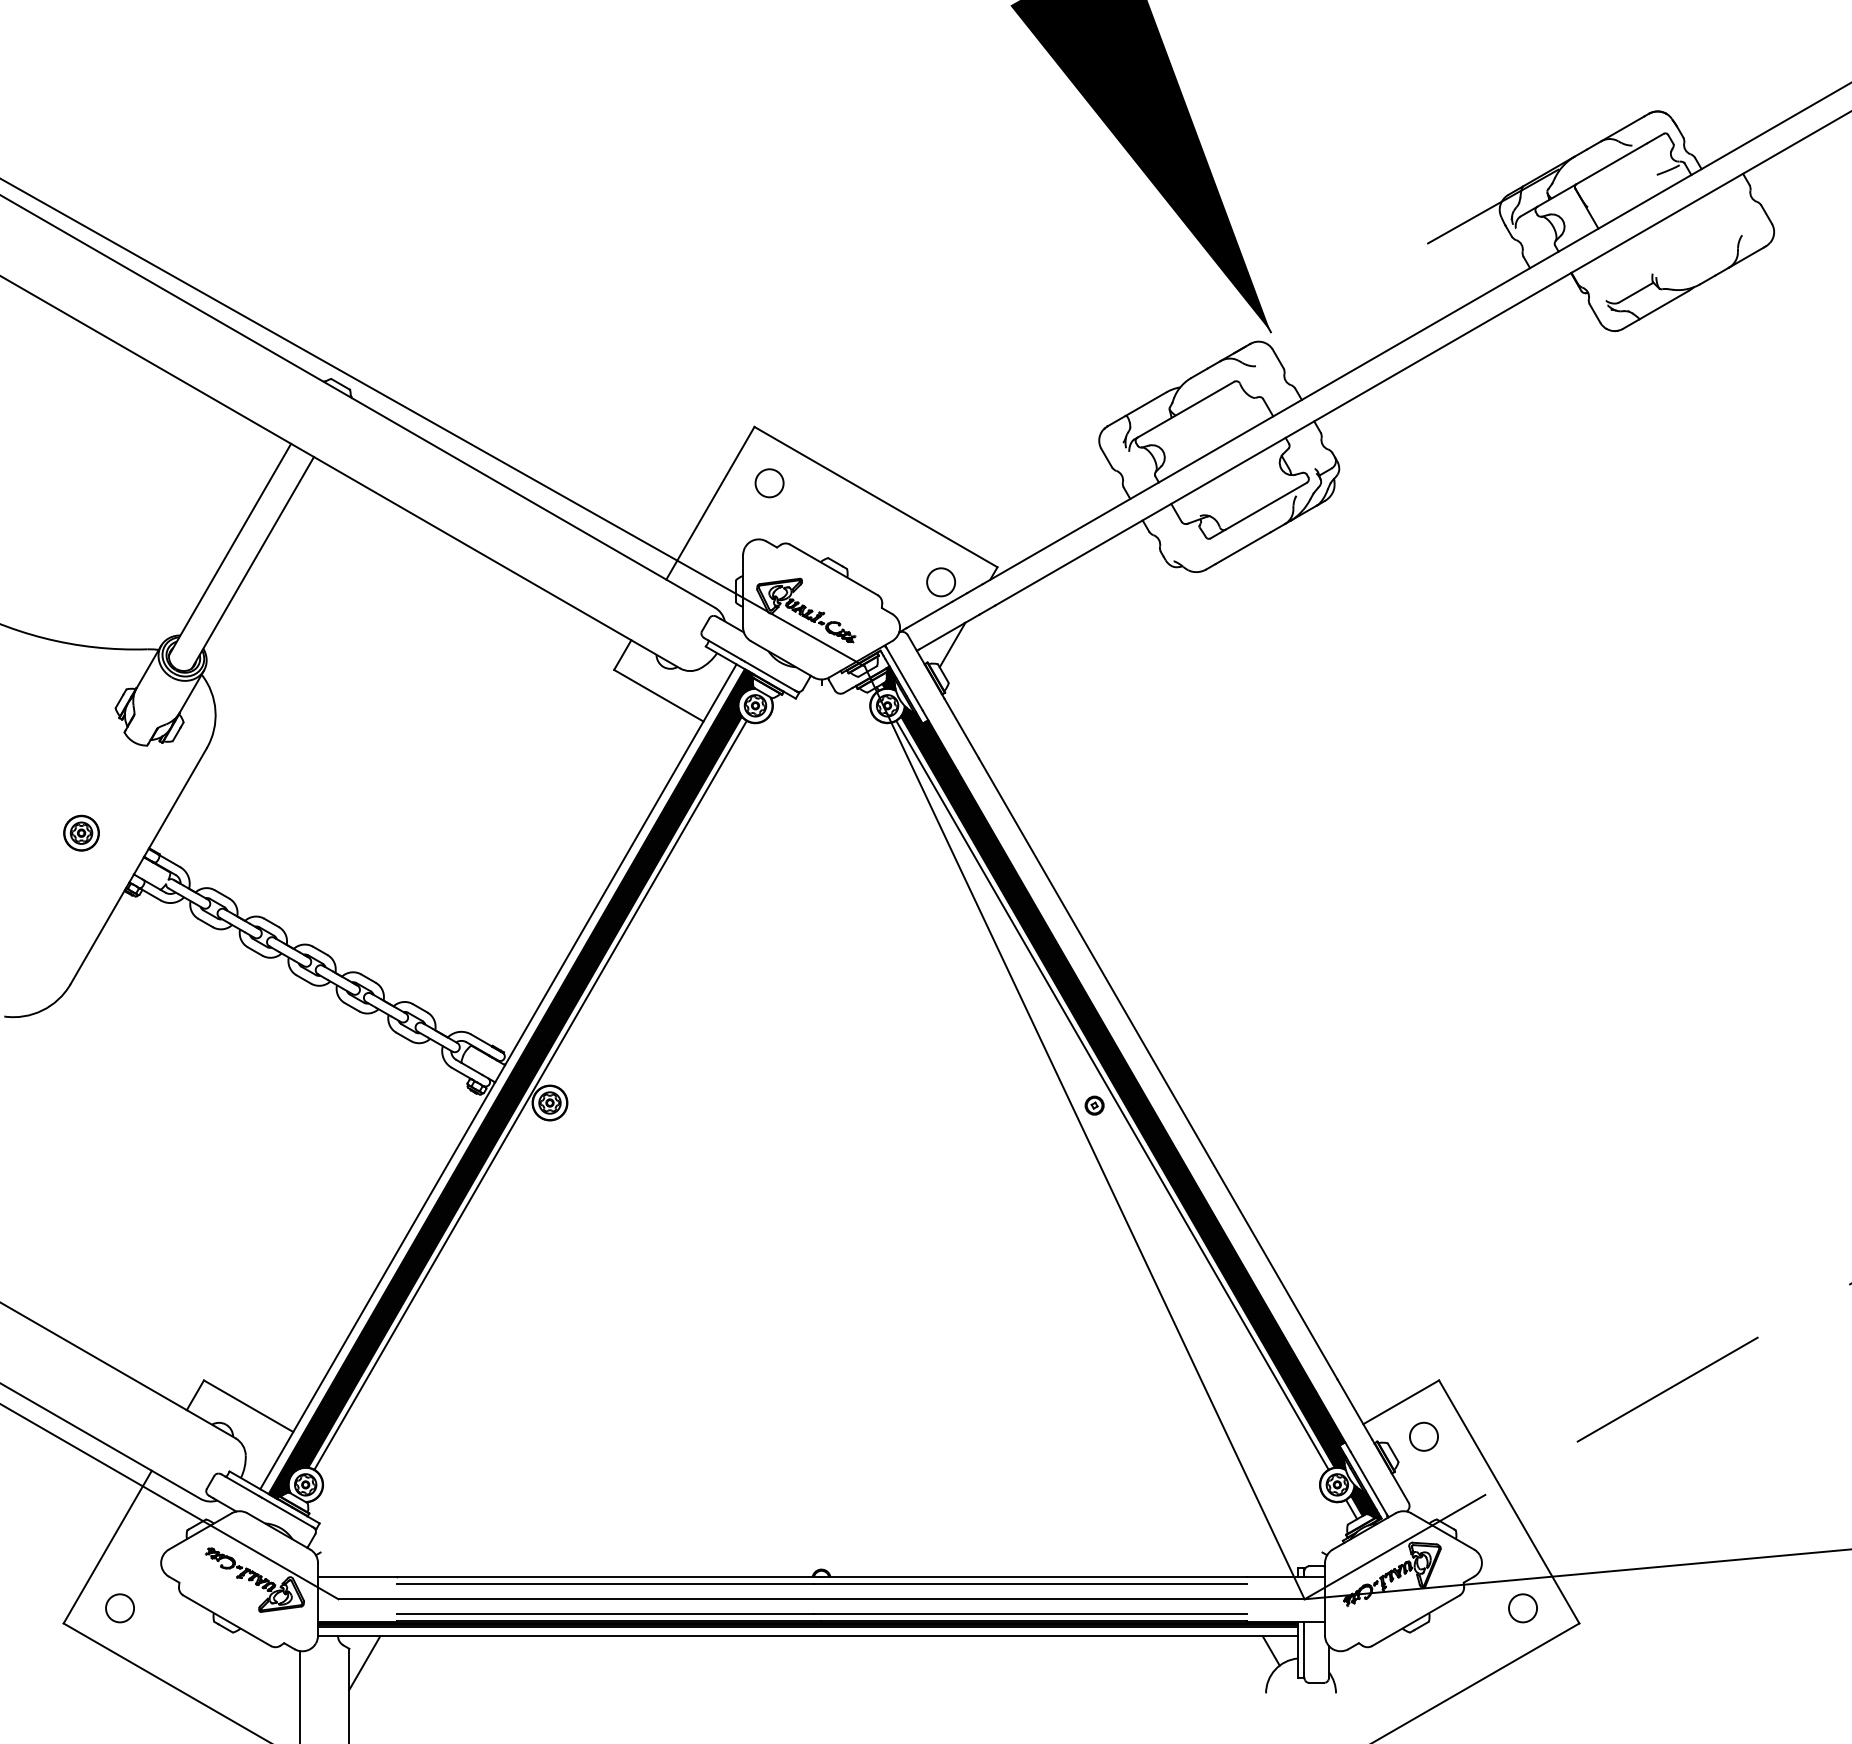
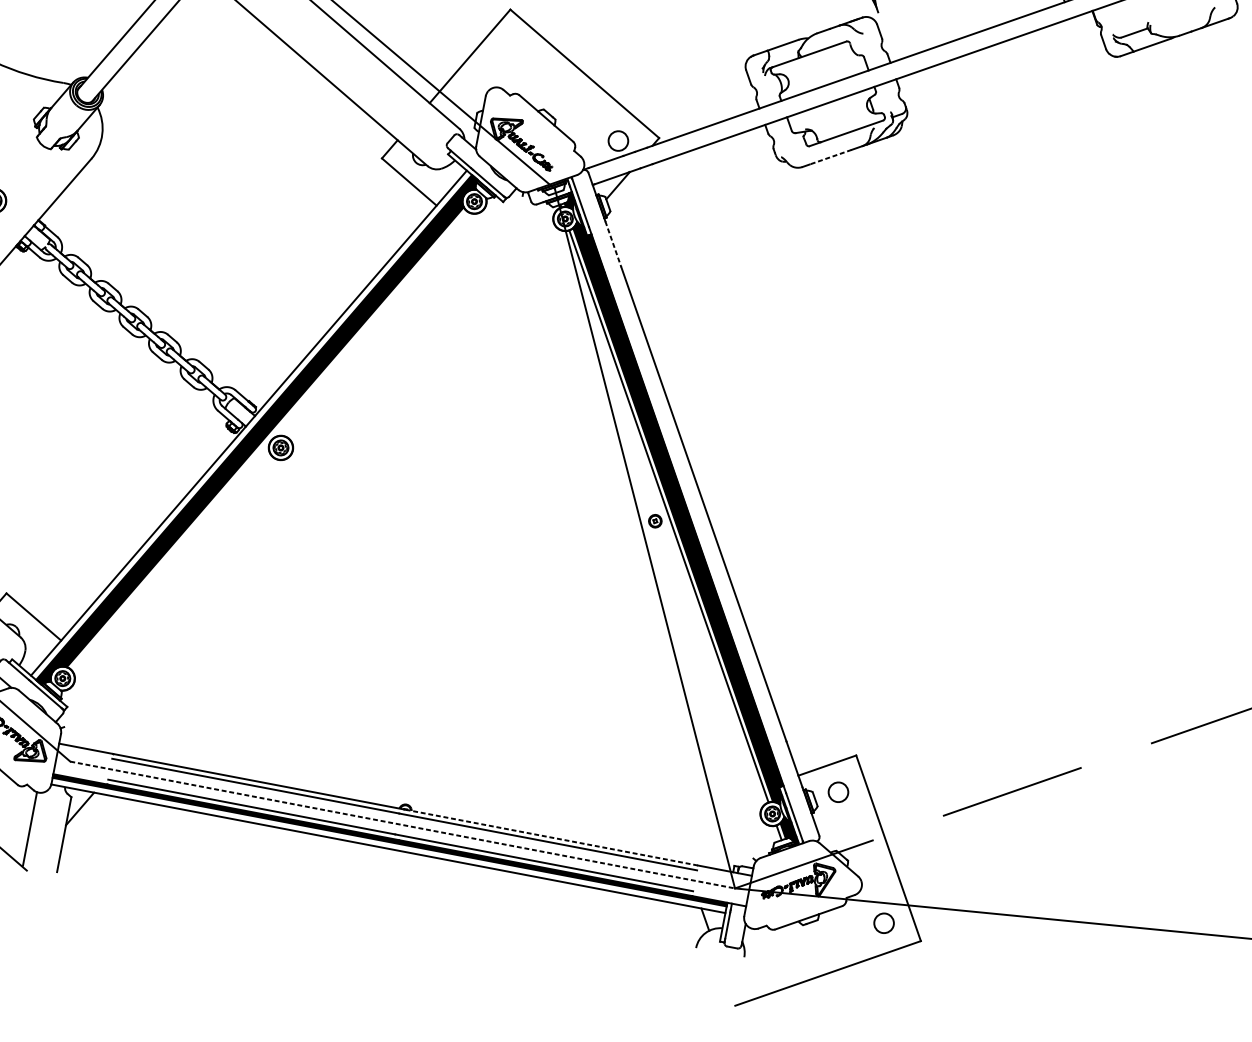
circle: (769, 483) -> (513, 50), removed
line: (1243, 548) -> (830, 157), solid -> dashed
line: (961, 728) -> (613, 244), solid -> dashed
line: (530, 1094) -> (268, 439), removed
line: (1033, 1577) -> (551, 837), solid -> dashed
line: (822, 1599) -> (403, 825), solid -> dashed

